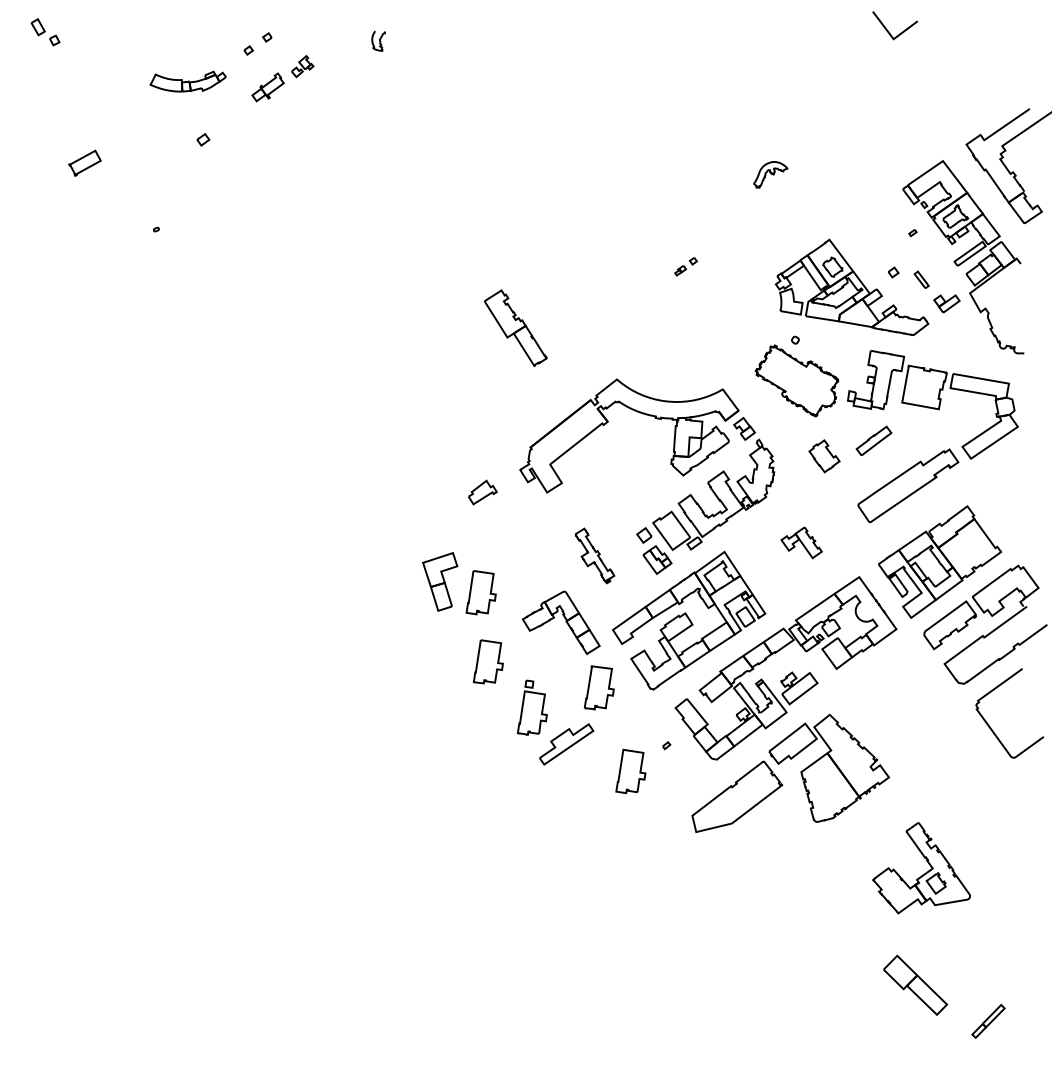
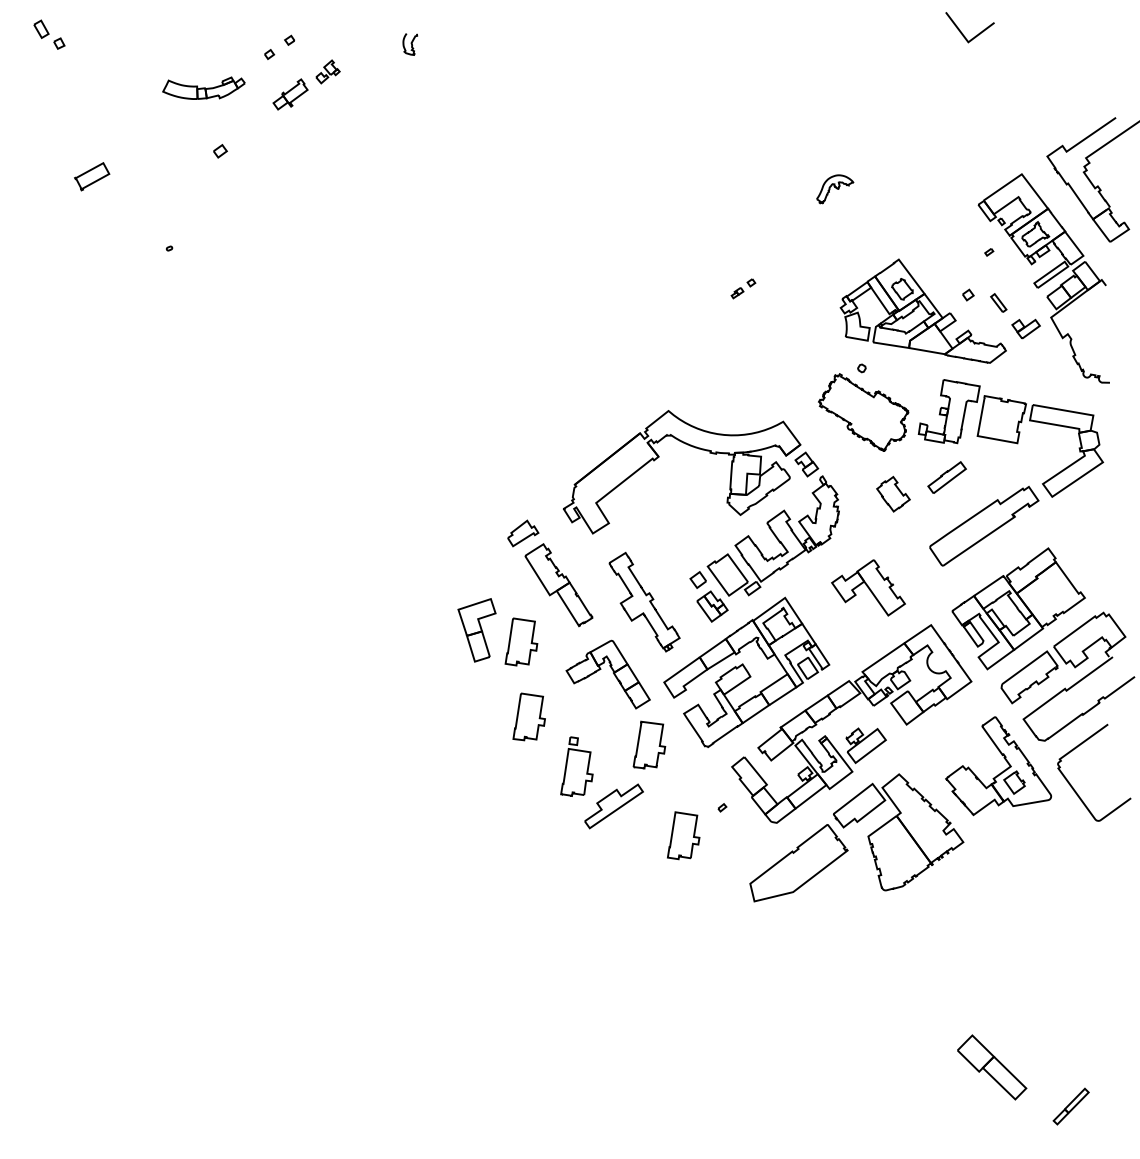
part: (515, 328) -> (558, 585), moved
part: (801, 542) -> (868, 587), size x1.67
part: (594, 555) -> (644, 601), size x1.67
part: (921, 868) -> (998, 766), moved

